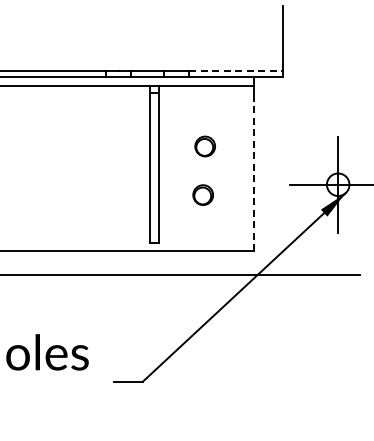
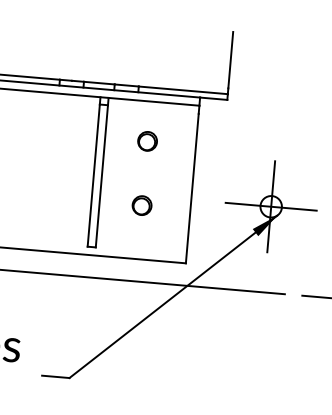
line: (235, 70) -> (182, 89), dashed -> solid
part: (204, 146) -> (146, 141), moved
line: (254, 172) -> (192, 188), dashed -> solid

